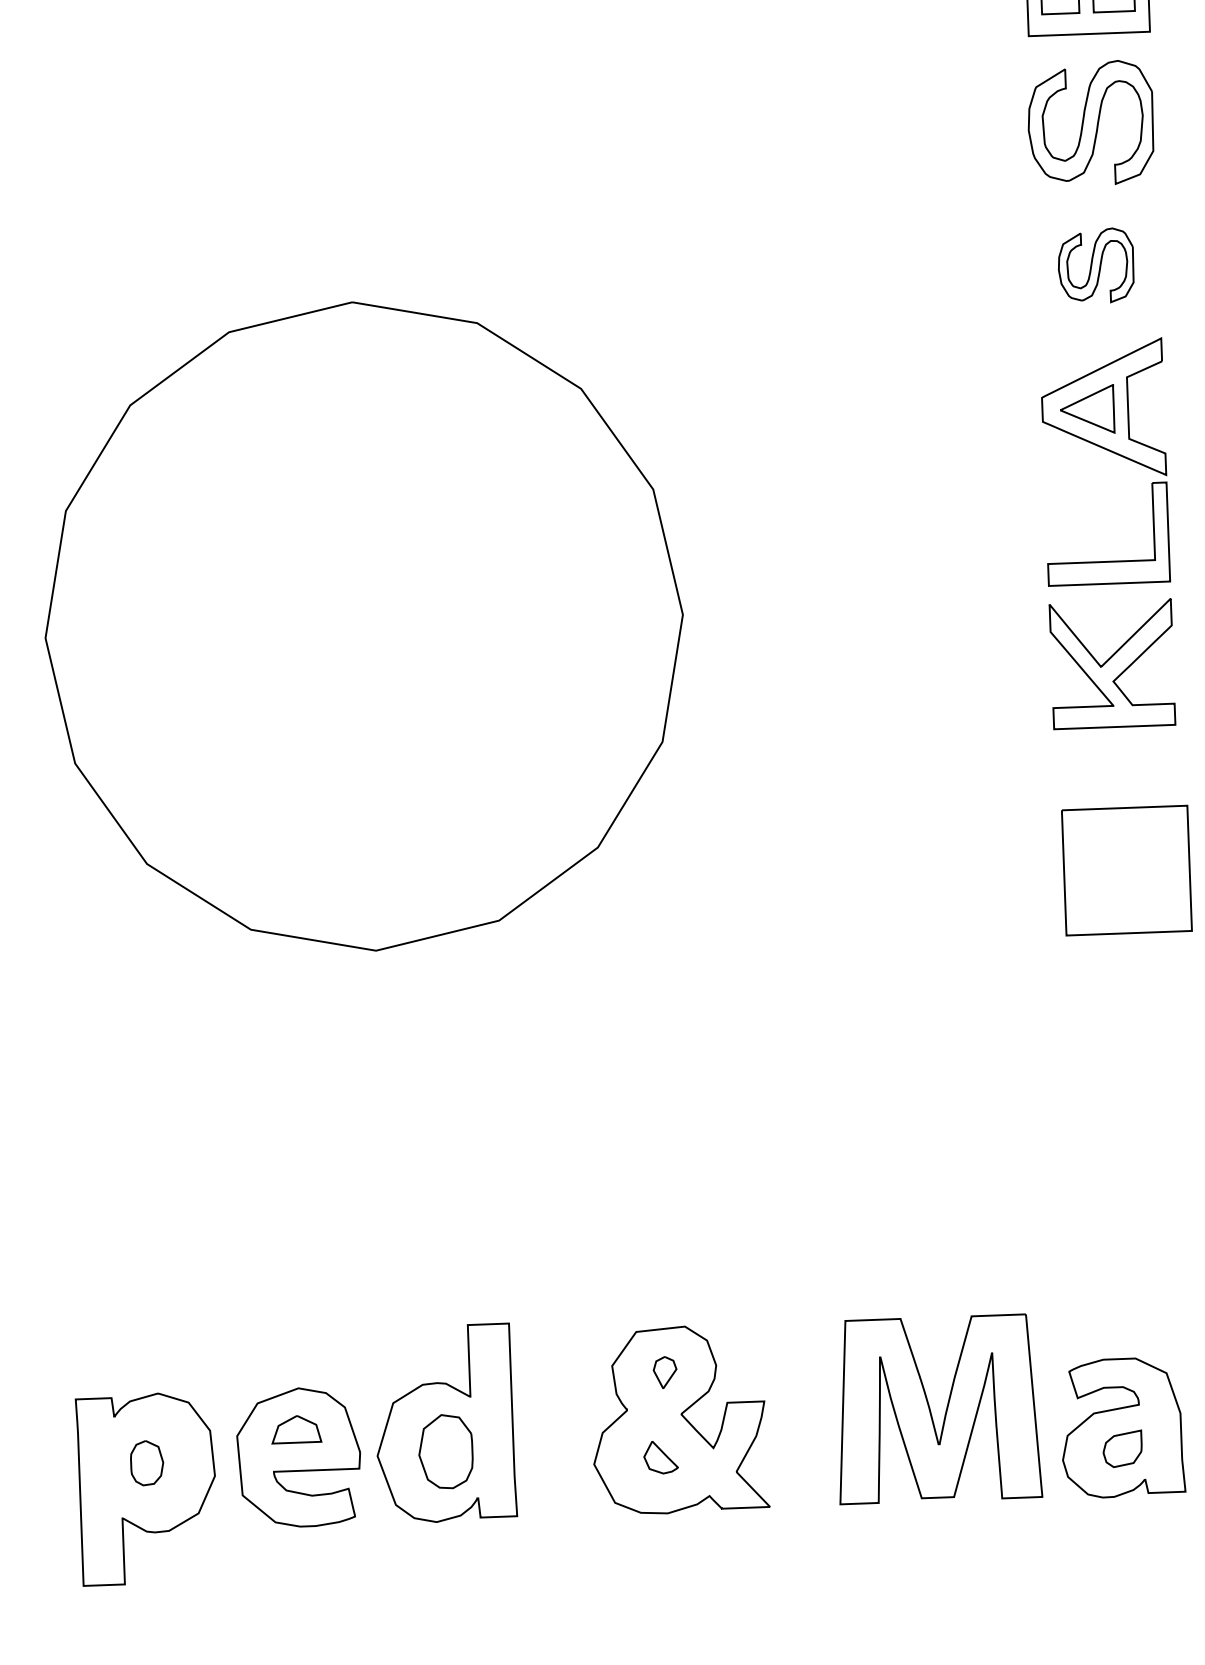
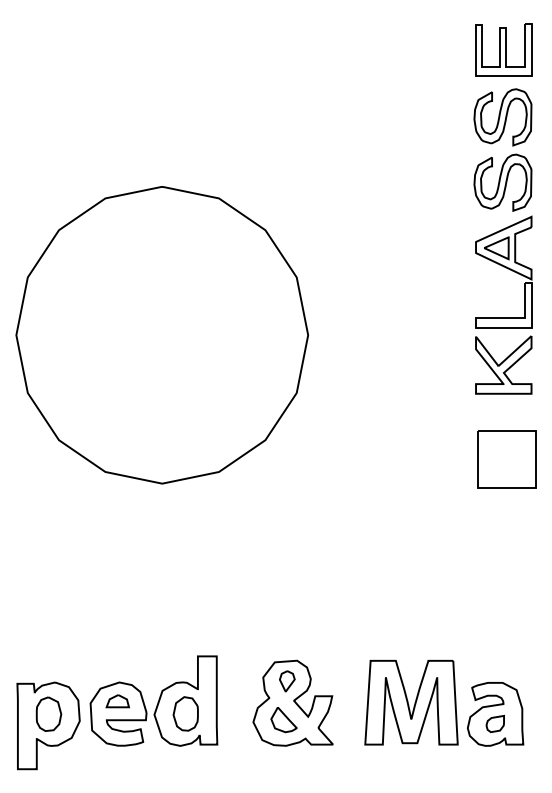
part: (1095, 265) -> (502, 182), size x1.67
part: (665, 1372) -> (287, 681), size x1.43
part: (659, 1458) -> (283, 720), size x1.67
part: (146, 1461) -> (48, 713), size x1.67

